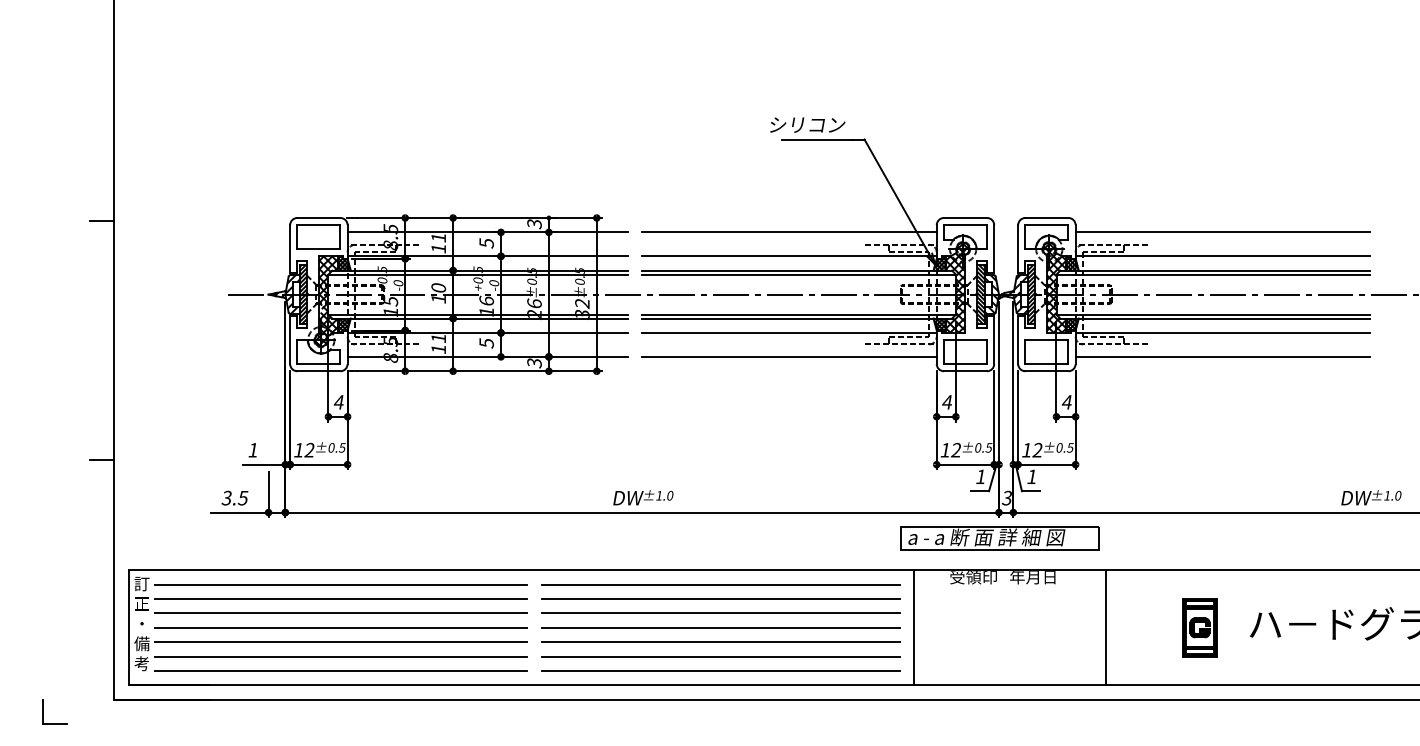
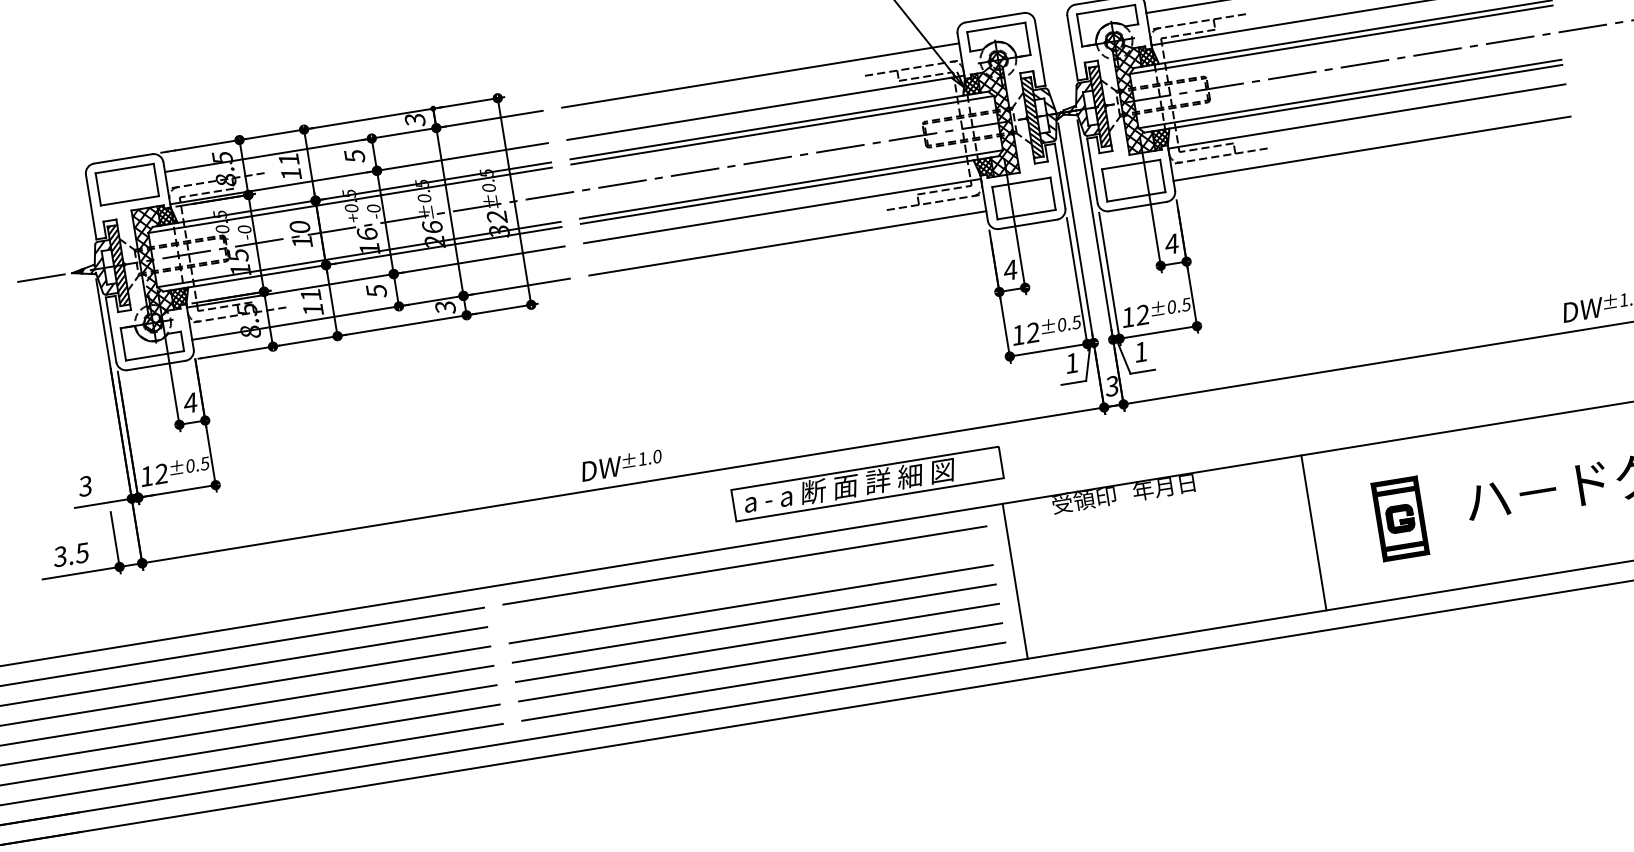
text: (253, 449) -> (85, 485), 1 -> 3
part: (999, 538) -> (867, 484), moved
line: (720, 599) -> (747, 585), removed
line: (1105, 627) -> (1313, 532), moved

